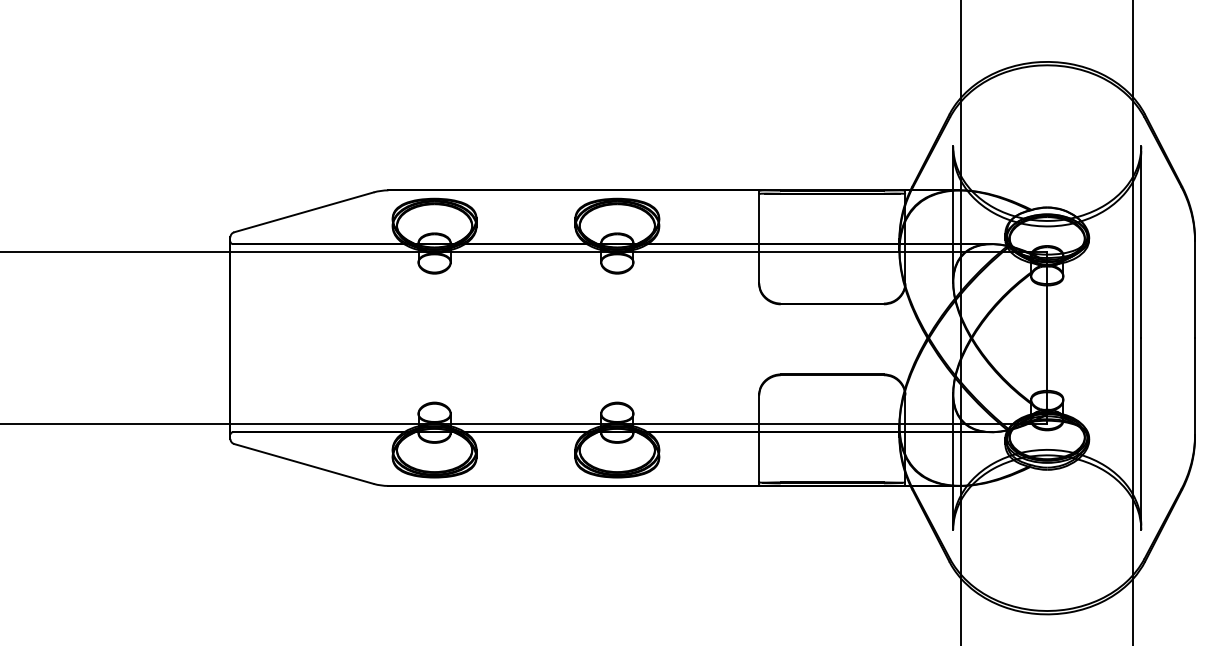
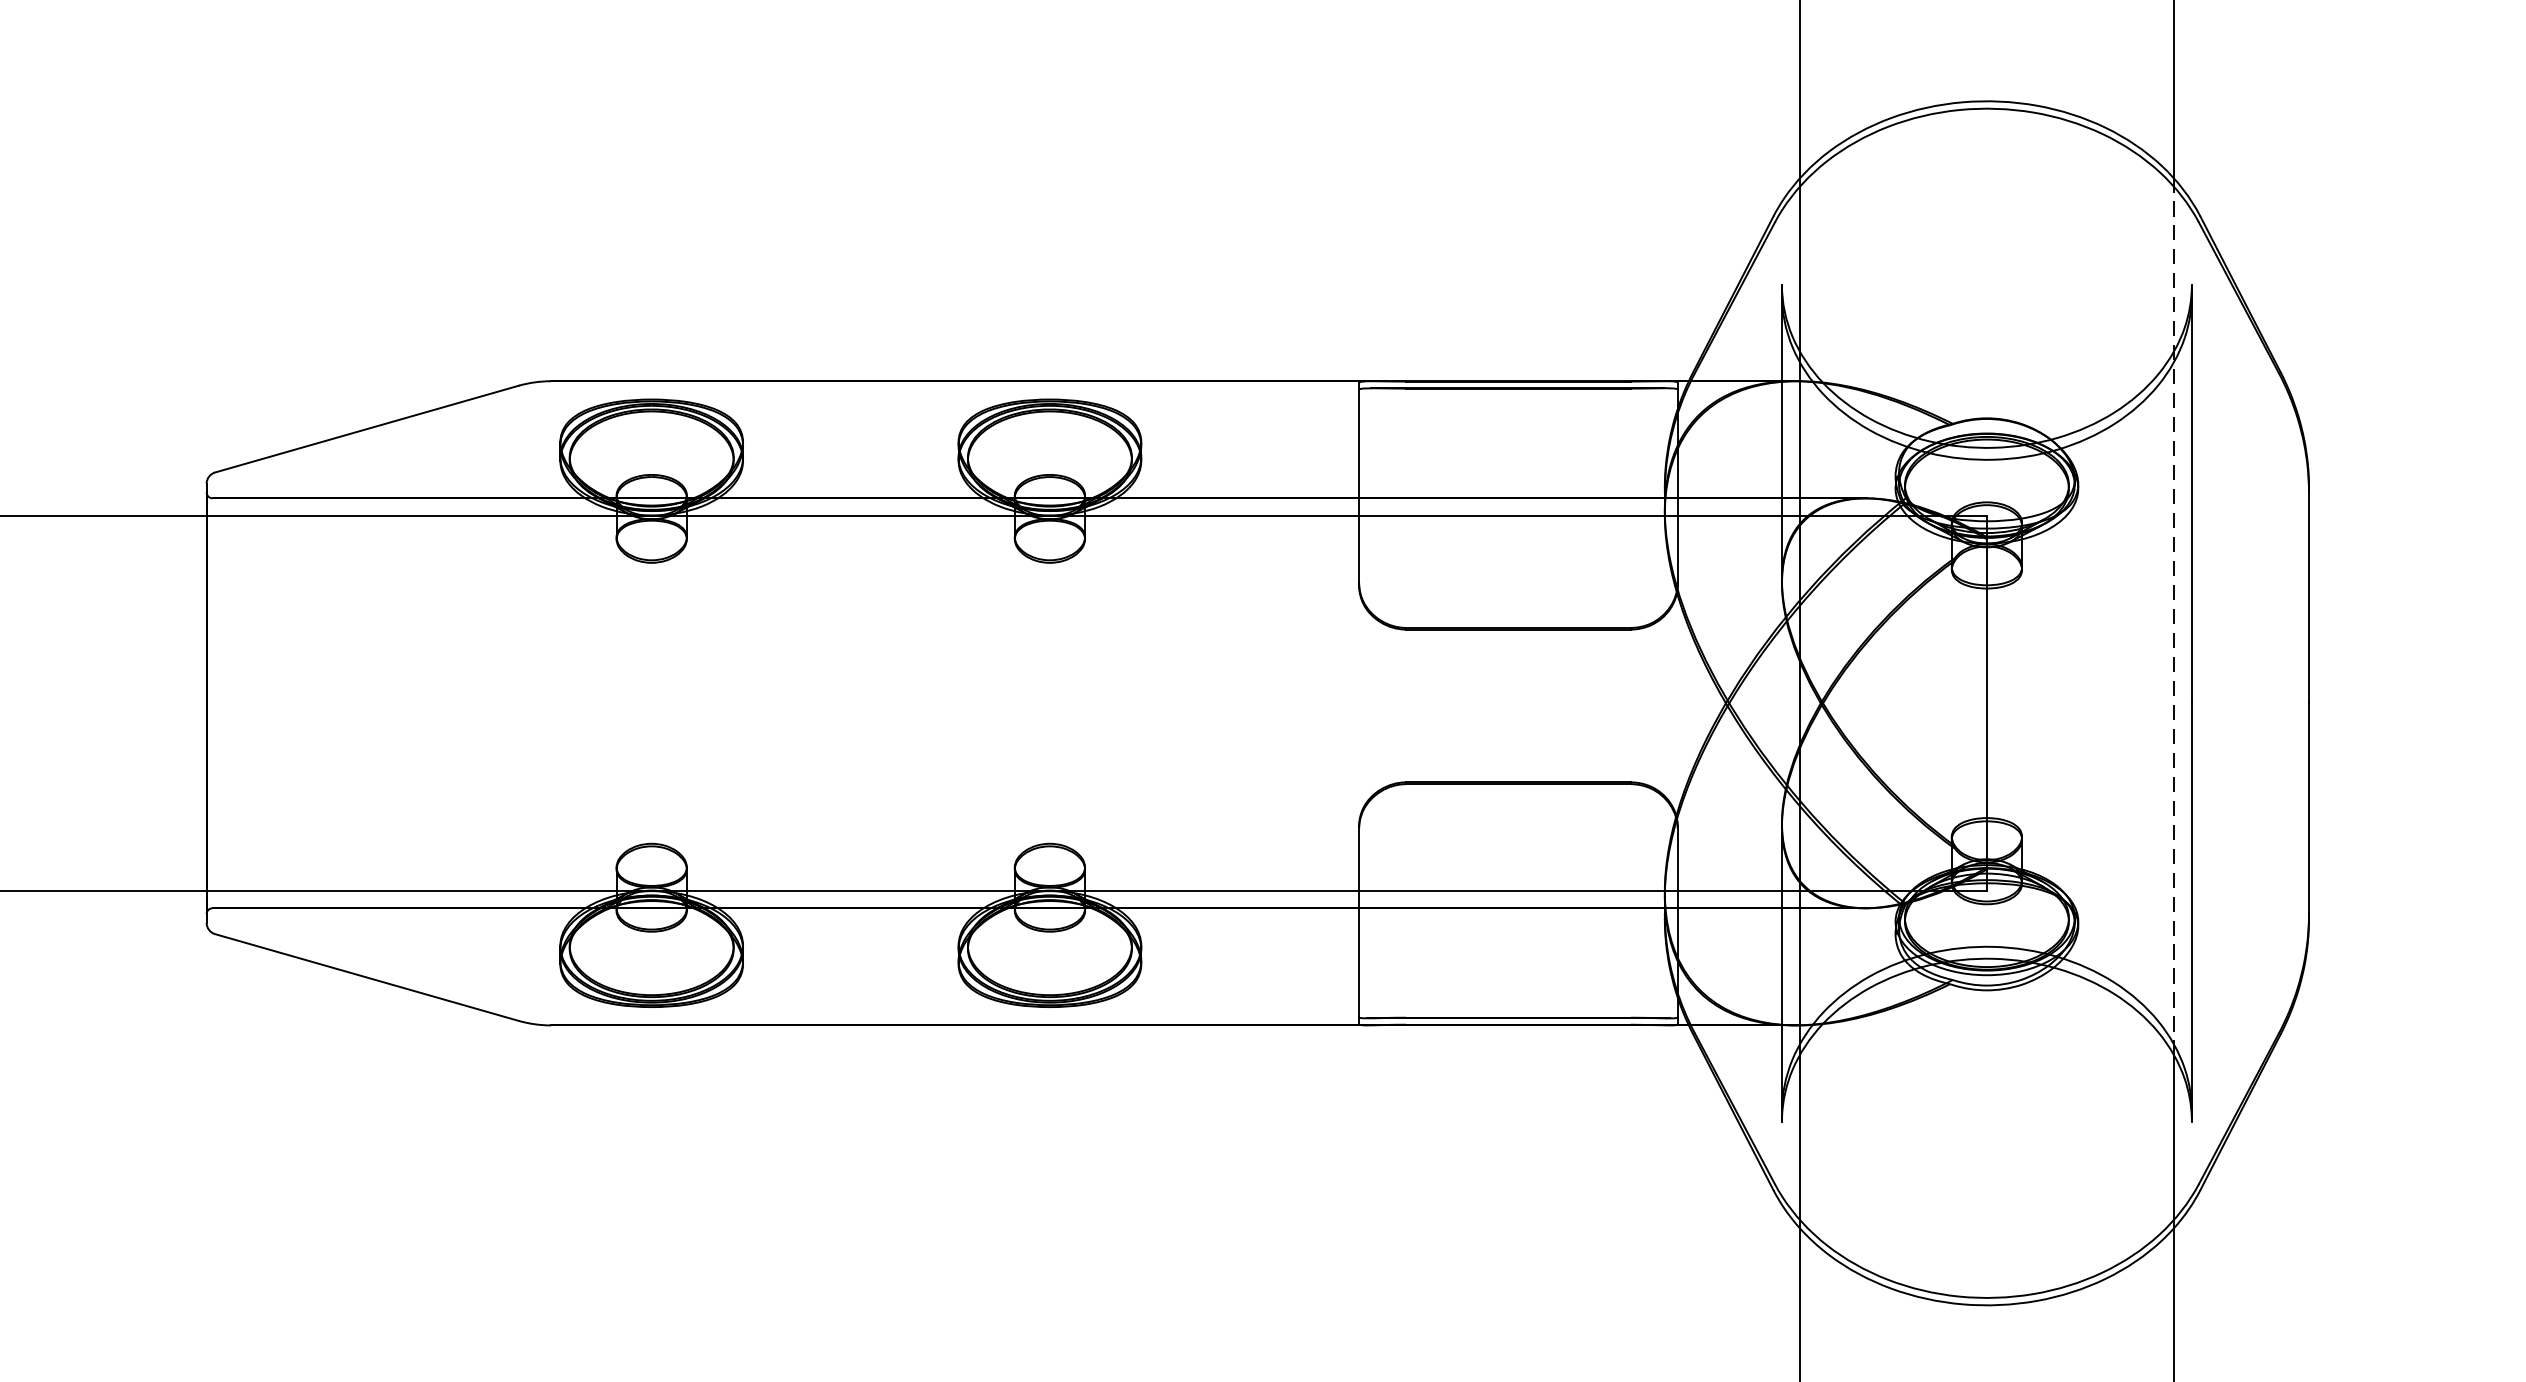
line: (1133, 298) -> (2174, 616), solid -> dashed

